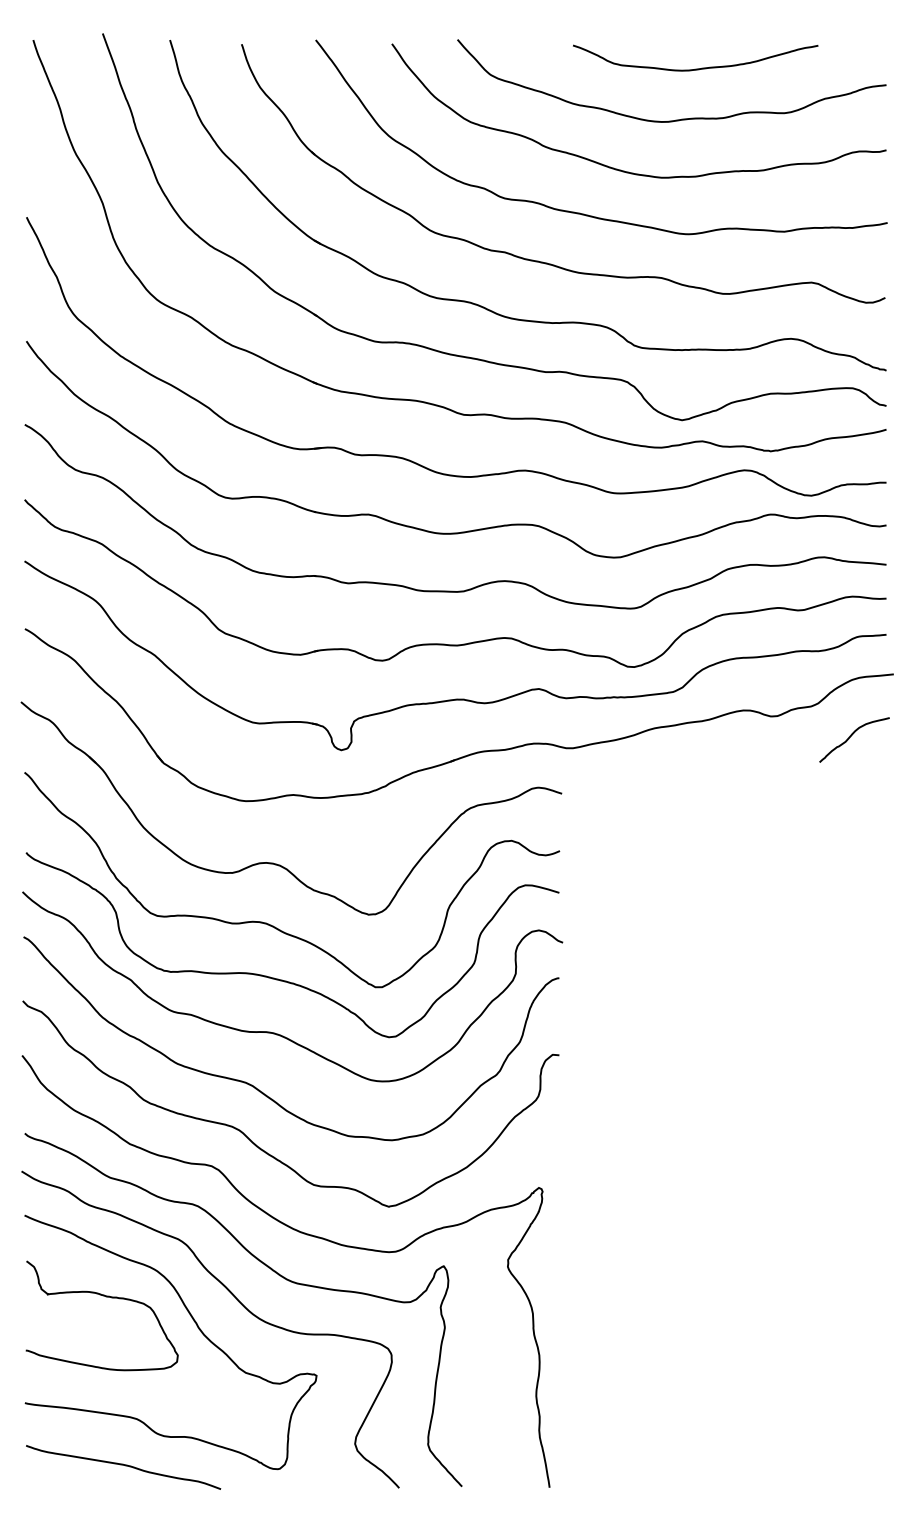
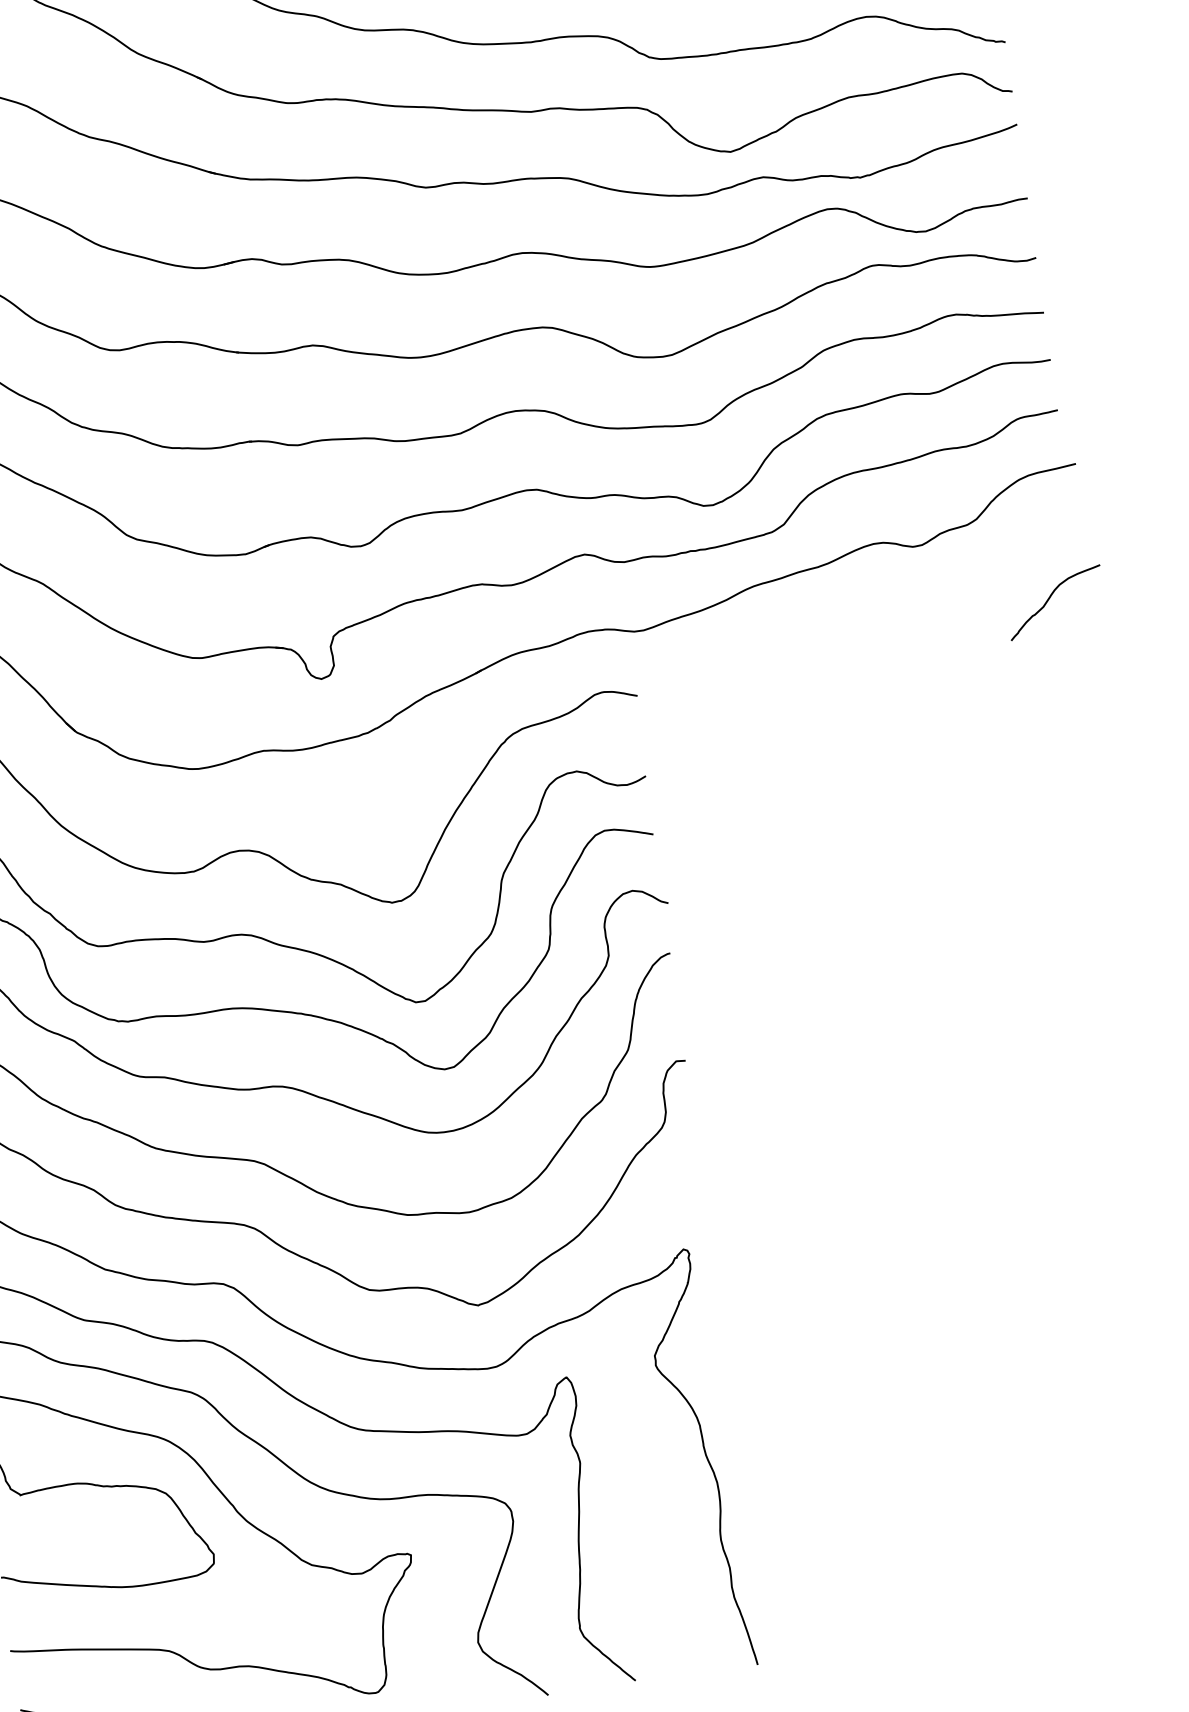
curve: (851, 736) -> (1050, 598), moved

